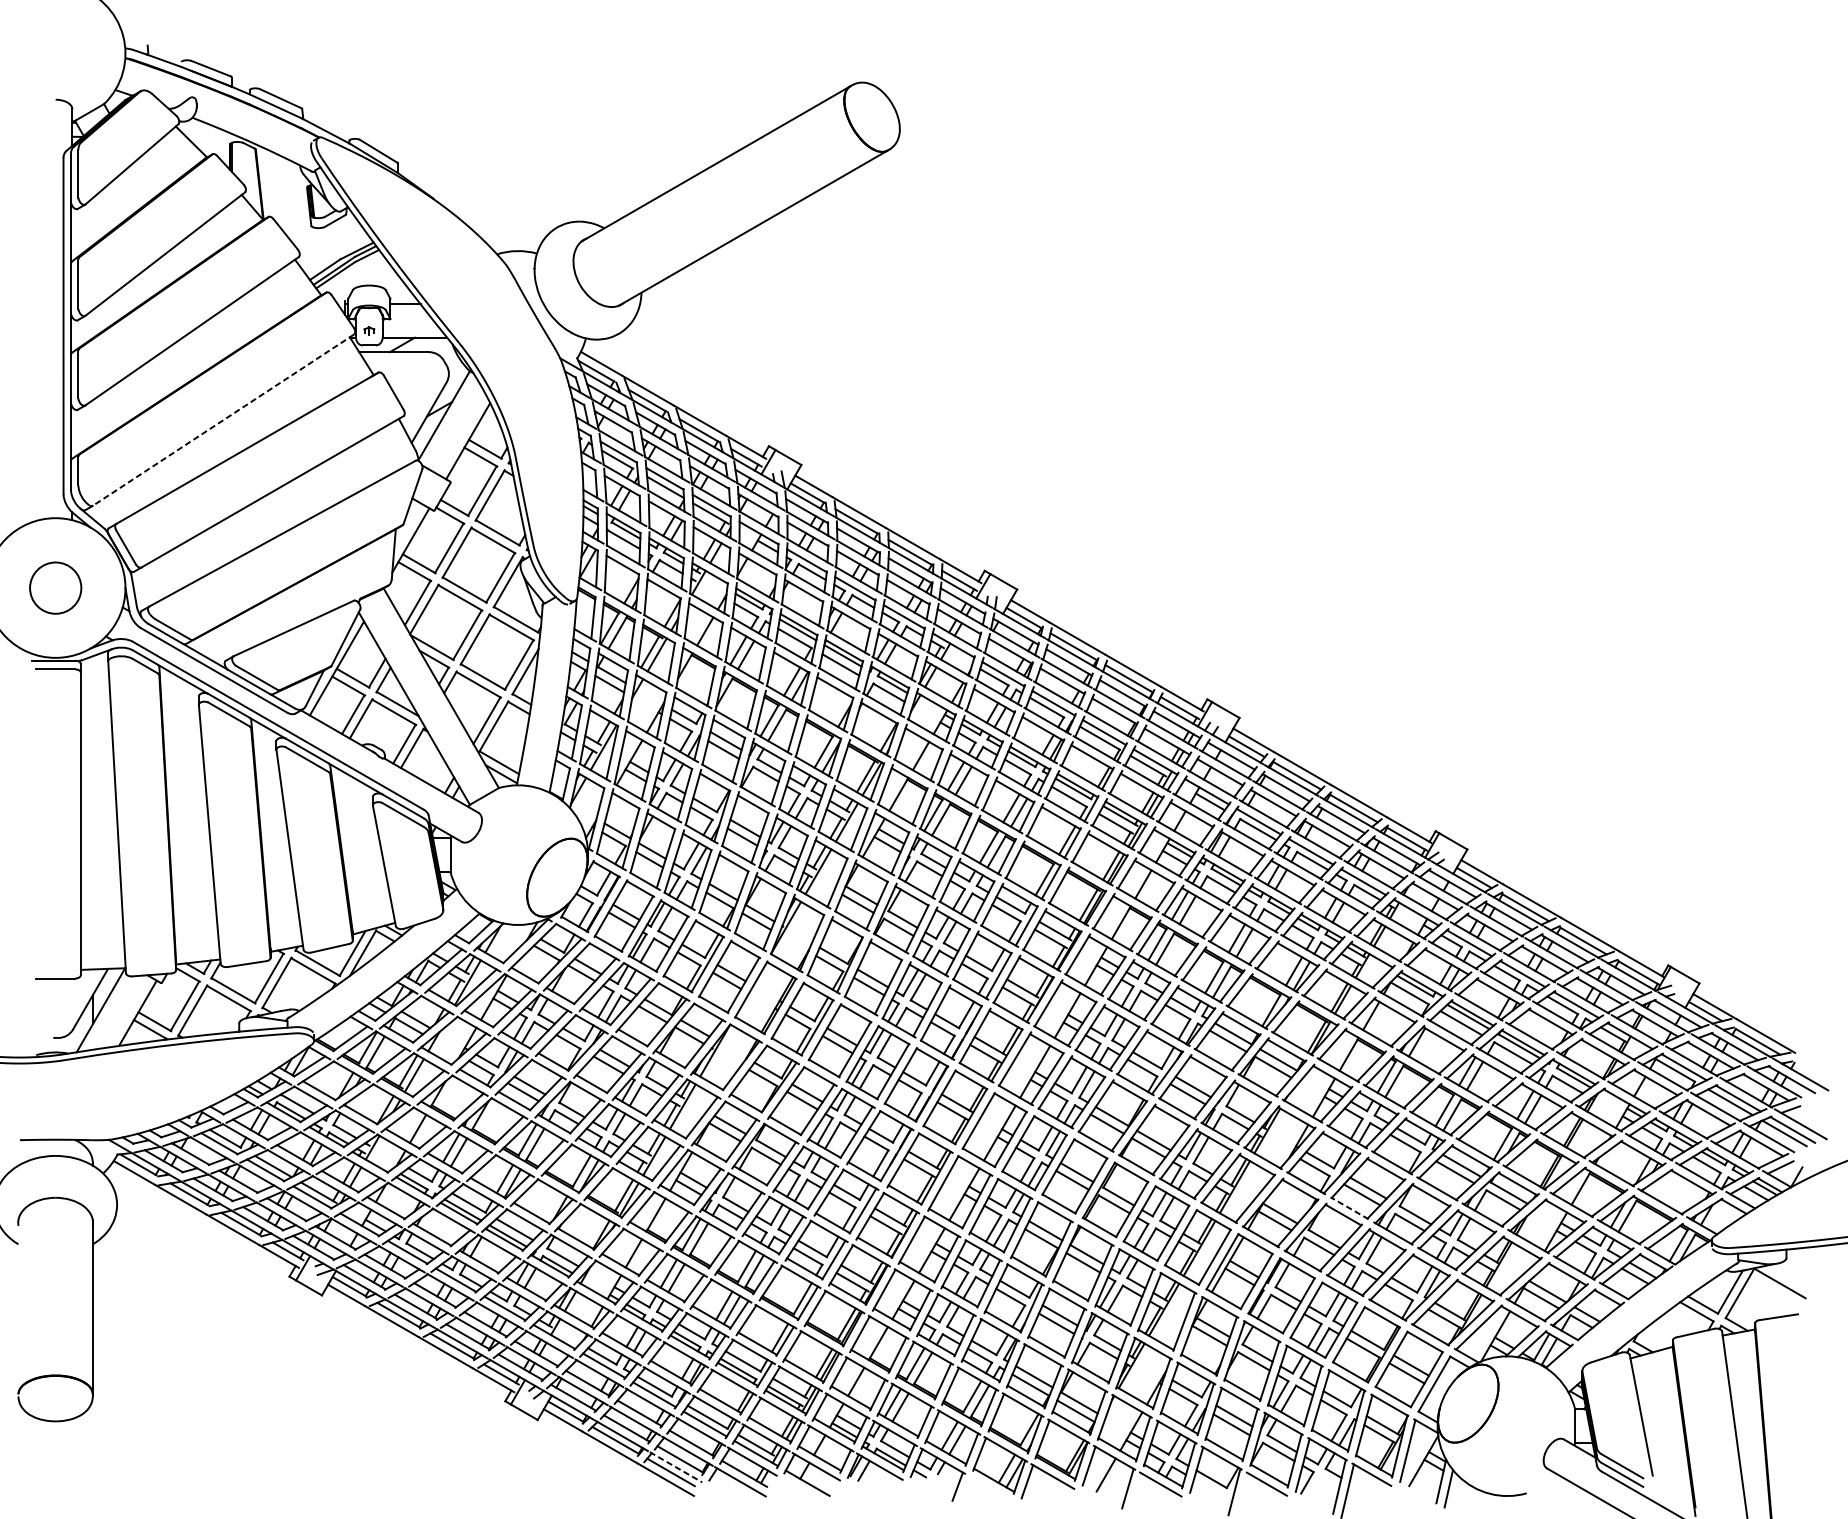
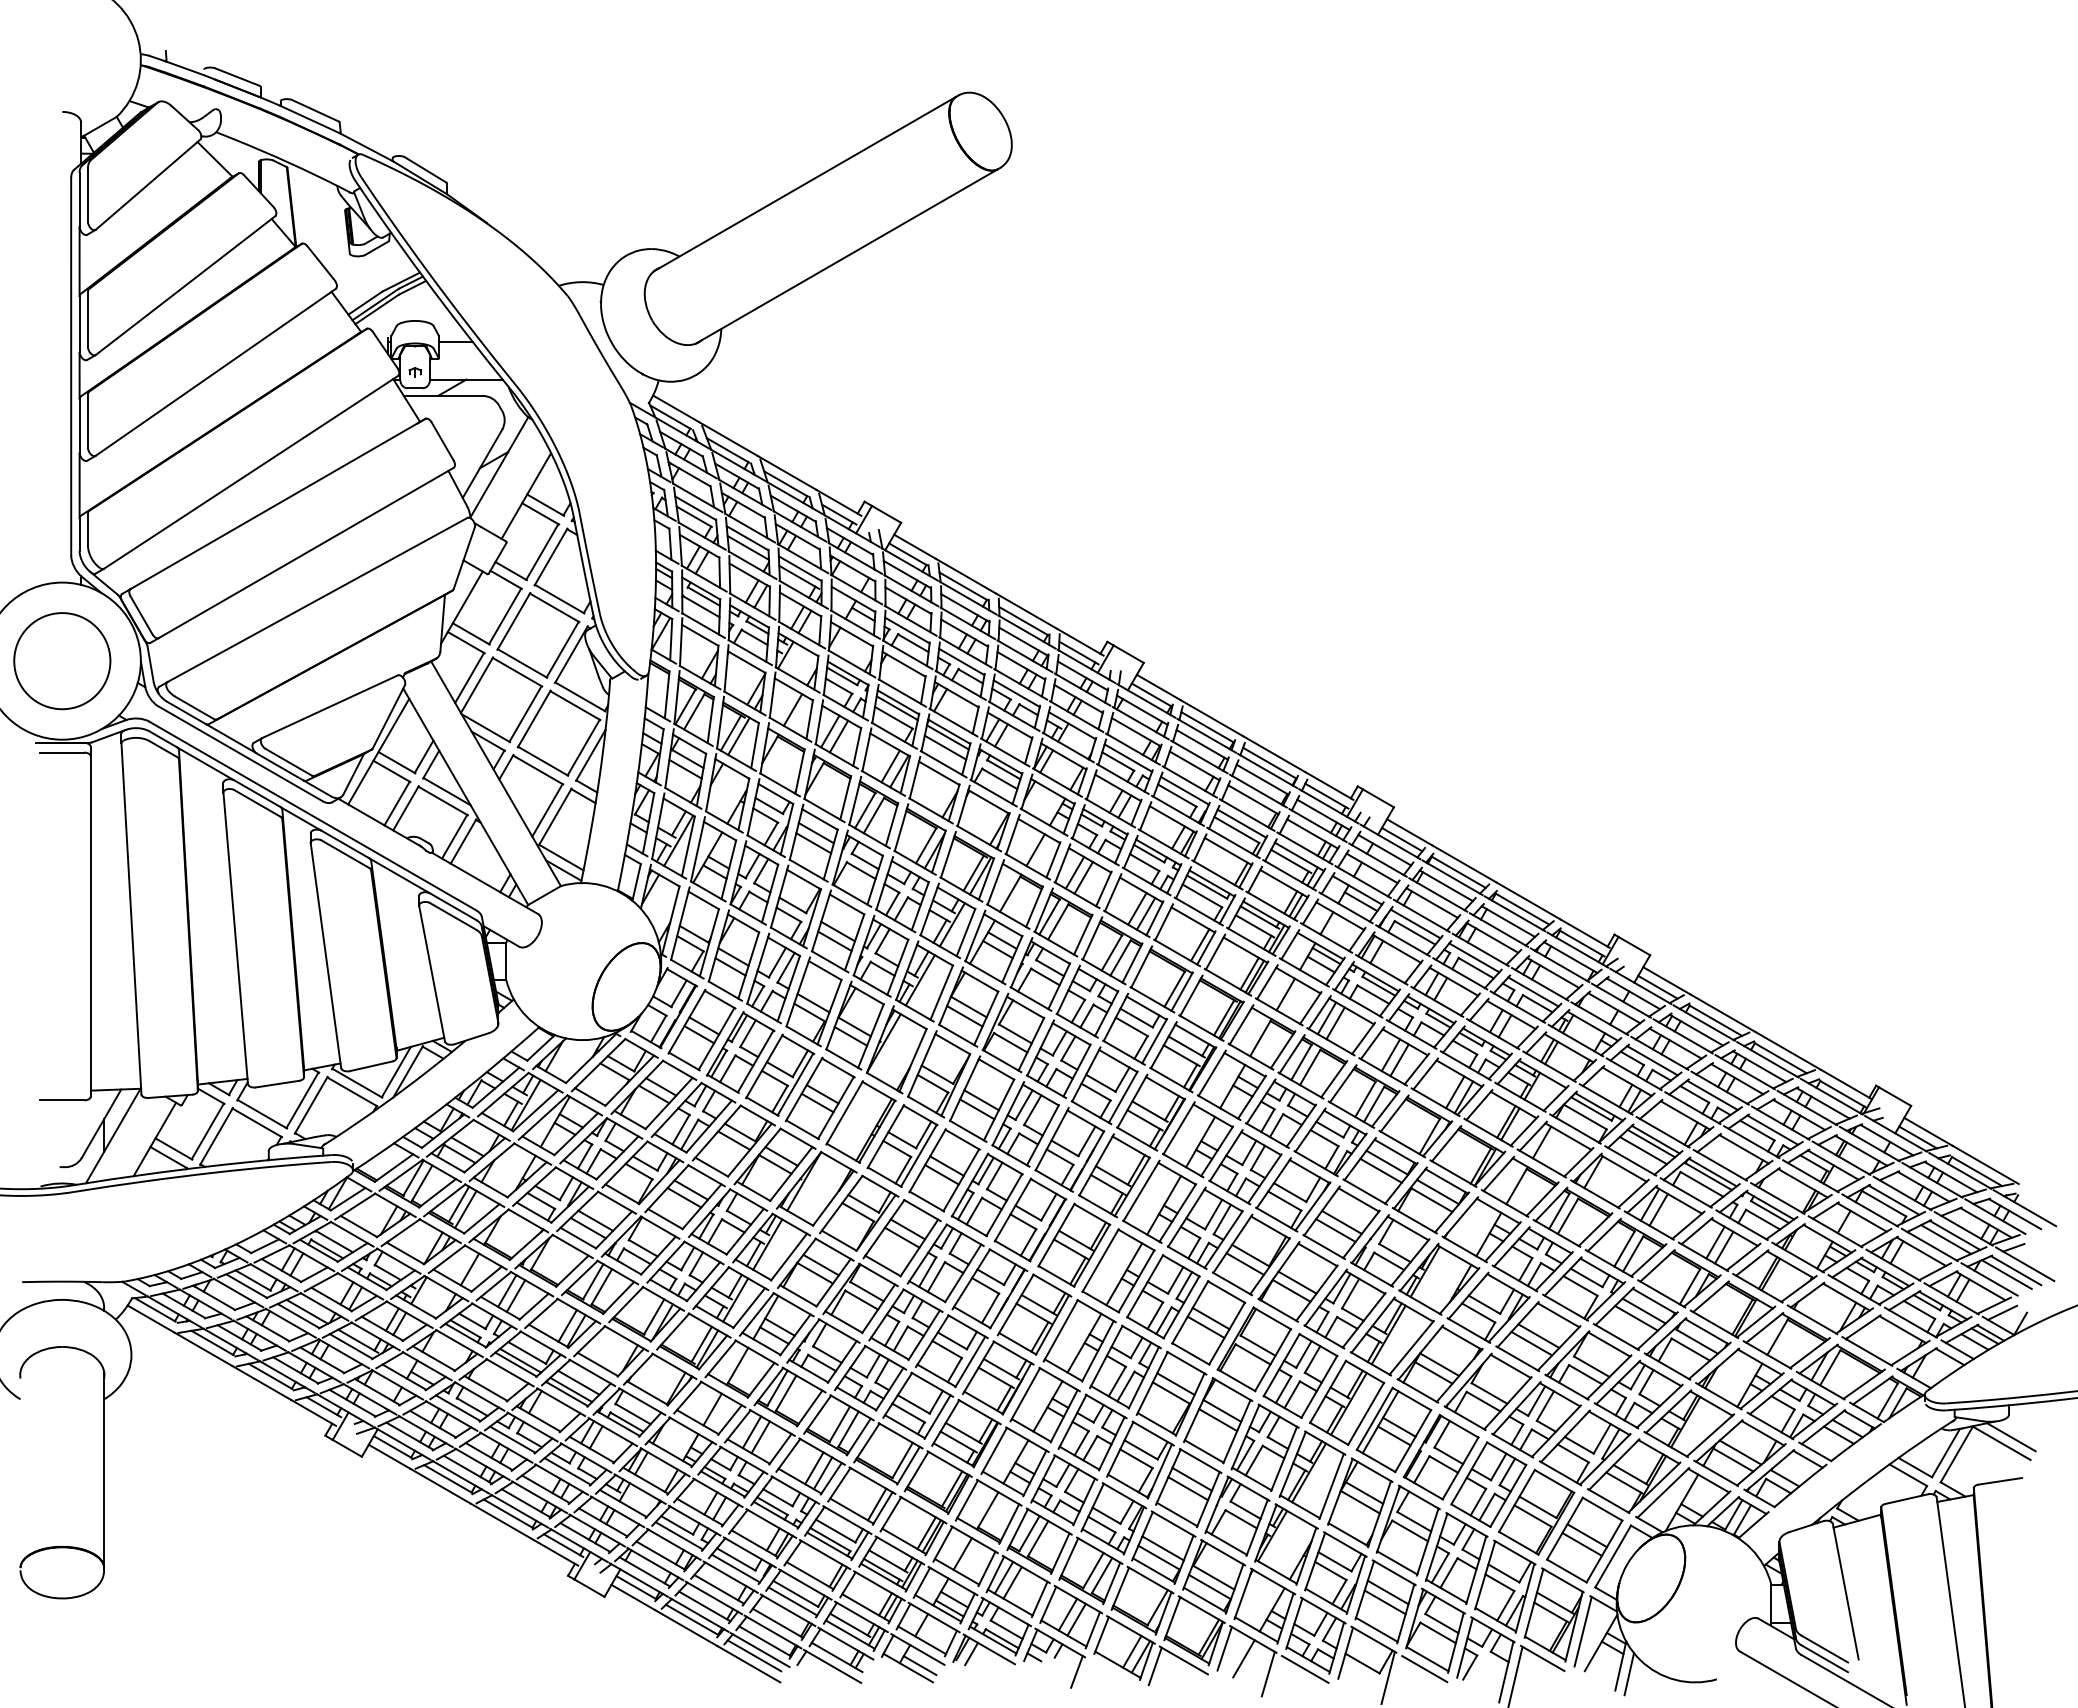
line: (223, 420) -> (251, 472), dashed -> solid
circle: (55, 588) -> (62, 661), size x1.67
line: (1349, 1208) -> (1517, 1358), dashed -> solid
line: (1788, 1278) -> (2011, 1437), added
line: (676, 1467) -> (760, 1650), dashed -> solid
line: (817, 1481) -> (919, 1665), added

